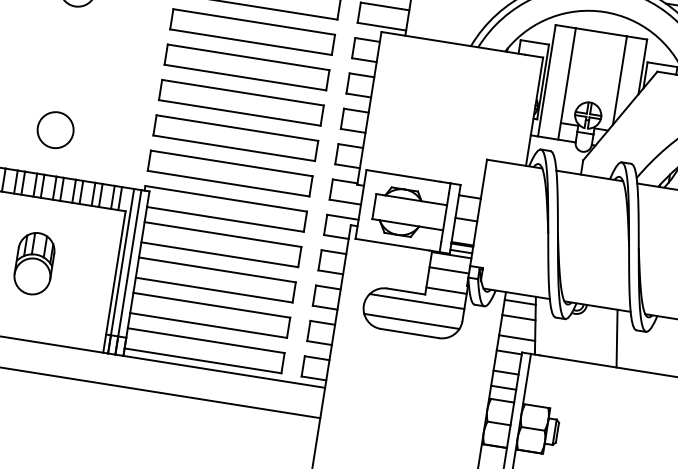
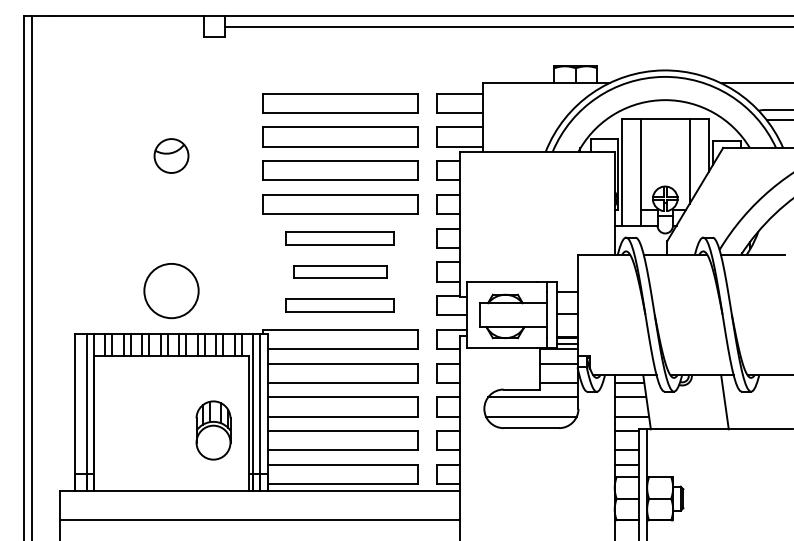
part: (241, 103) -> (340, 238), size x0.7
circle: (55, 130) -> (171, 291), size x1.6
part: (235, 137) -> (340, 271), size x0.6
part: (230, 173) -> (340, 305), size x0.7
part: (34, 263) -> (213, 430), moved

